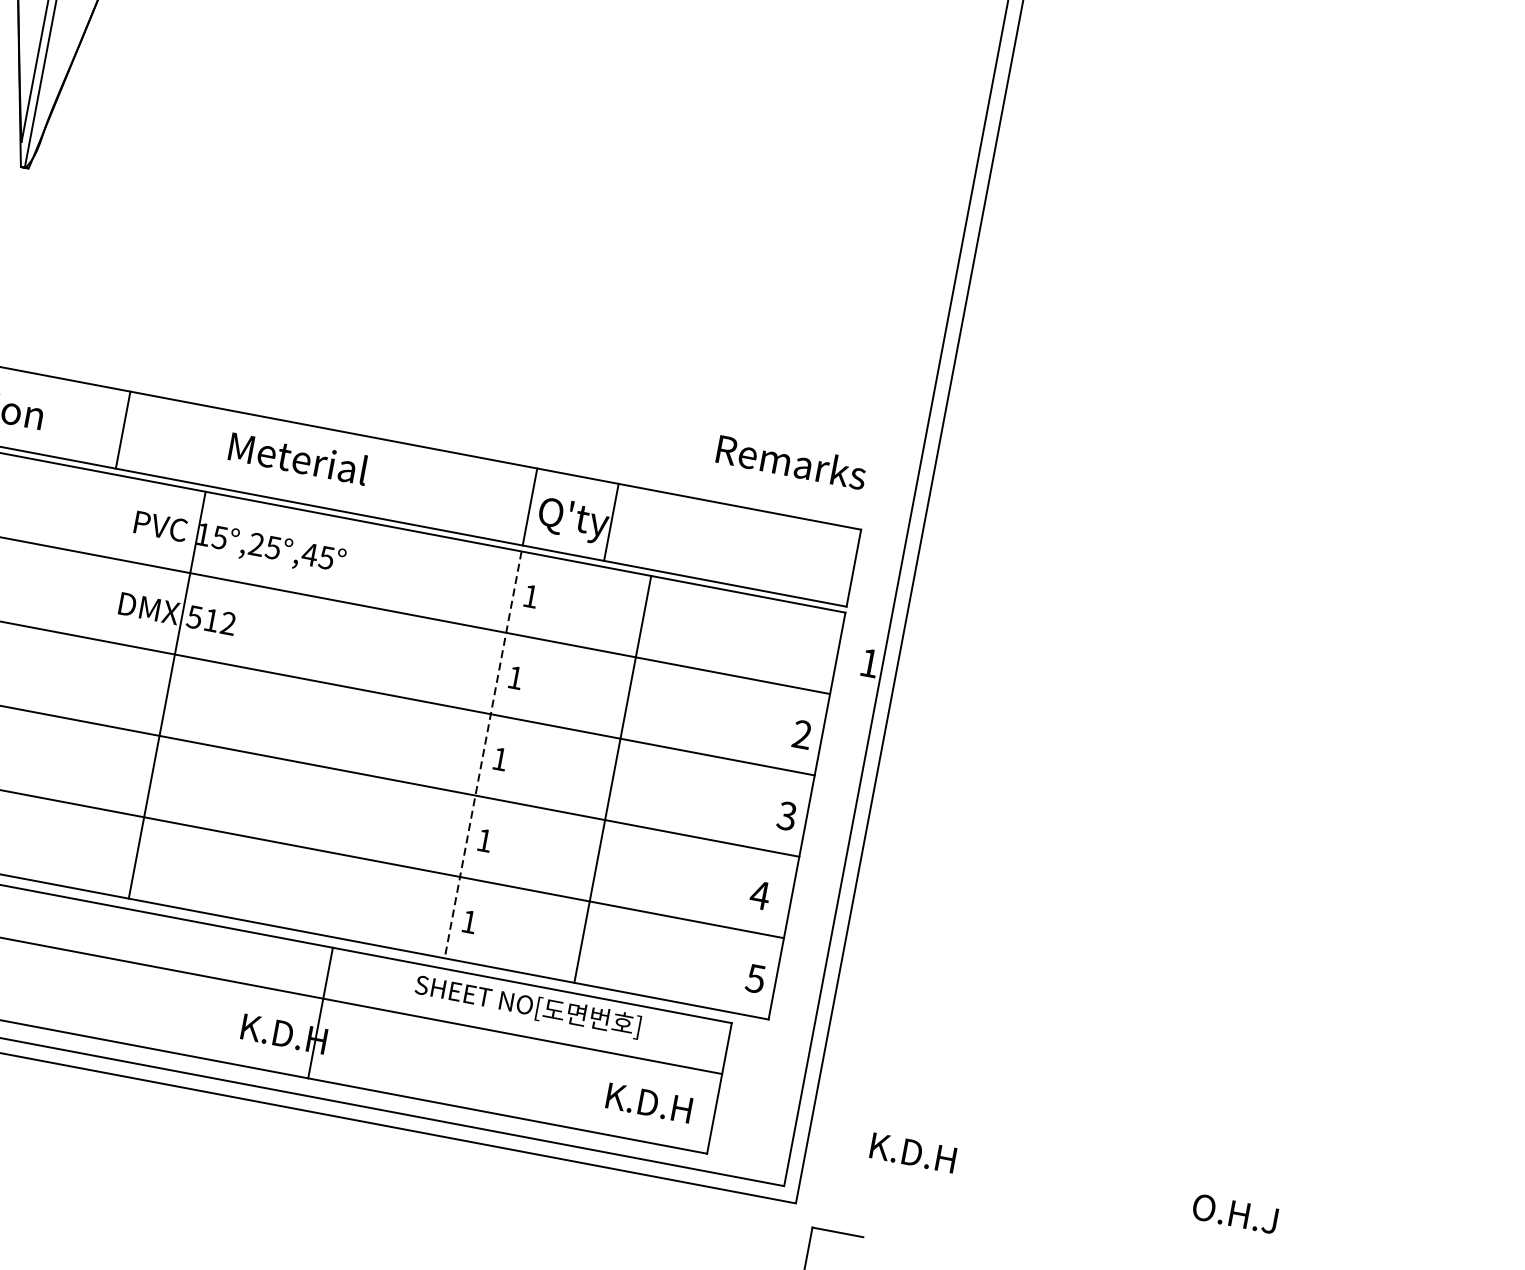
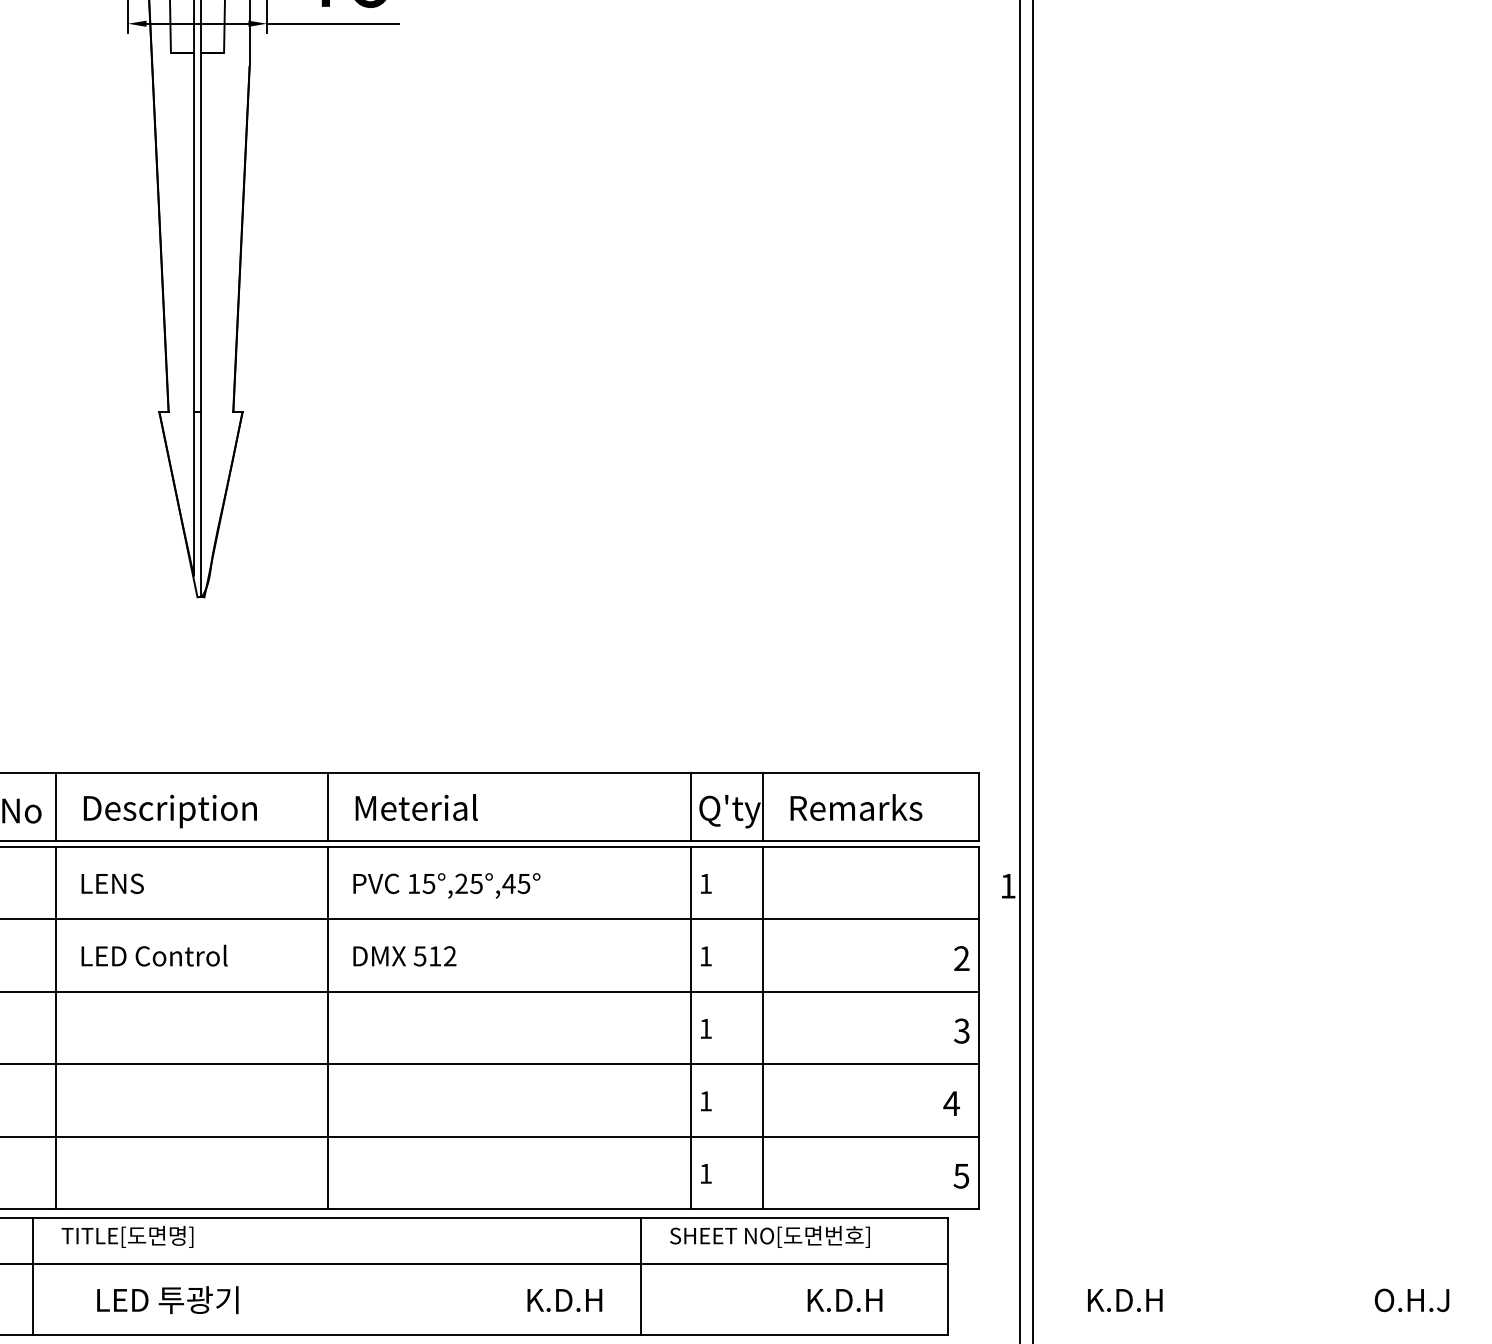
text: (298, 457) -> (416, 807), moved
text: (791, 461) -> (856, 807), moved
line: (167, 694) -> (328, 1027), moved
line: (482, 755) -> (690, 1028), dashed -> solid
line: (613, 779) -> (763, 1027), moved
line: (320, 1013) -> (640, 1276), moved
text: (648, 1103) -> (844, 1300), moved

